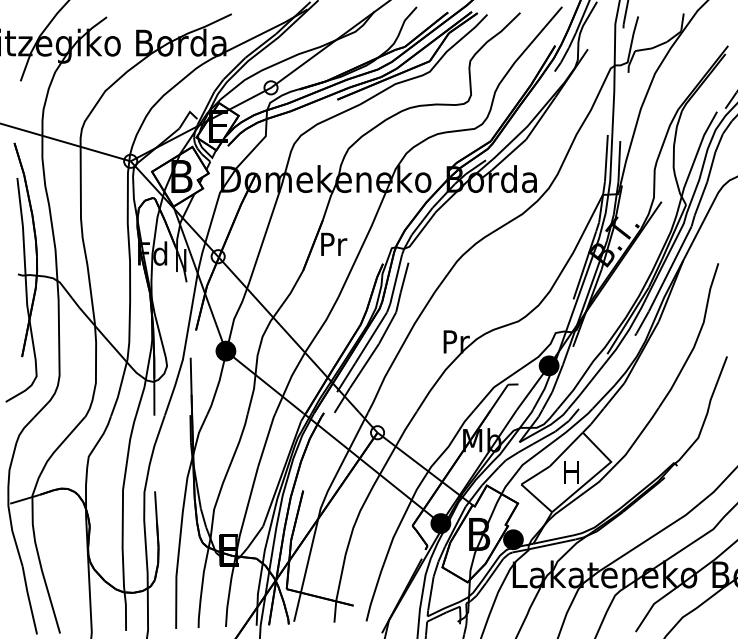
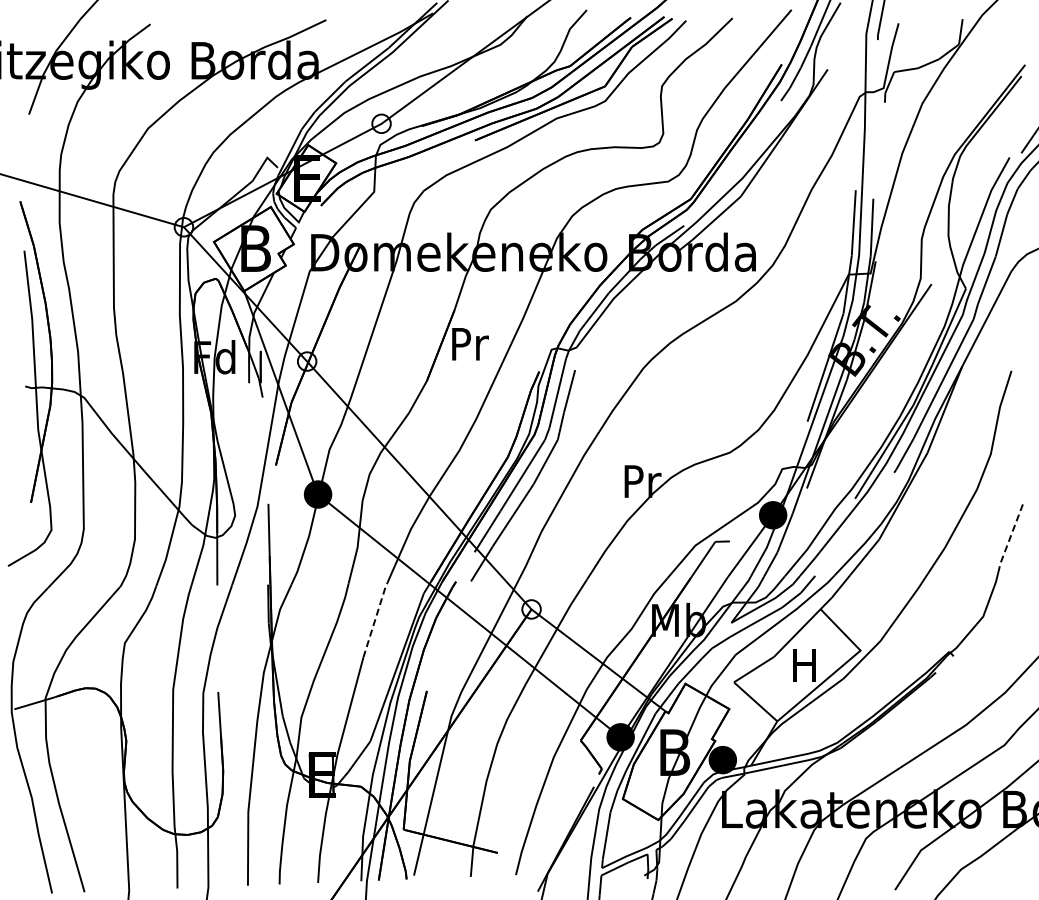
line: (717, 382) -> (1010, 538), solid -> dashed
line: (266, 439) -> (375, 618), solid -> dashed

